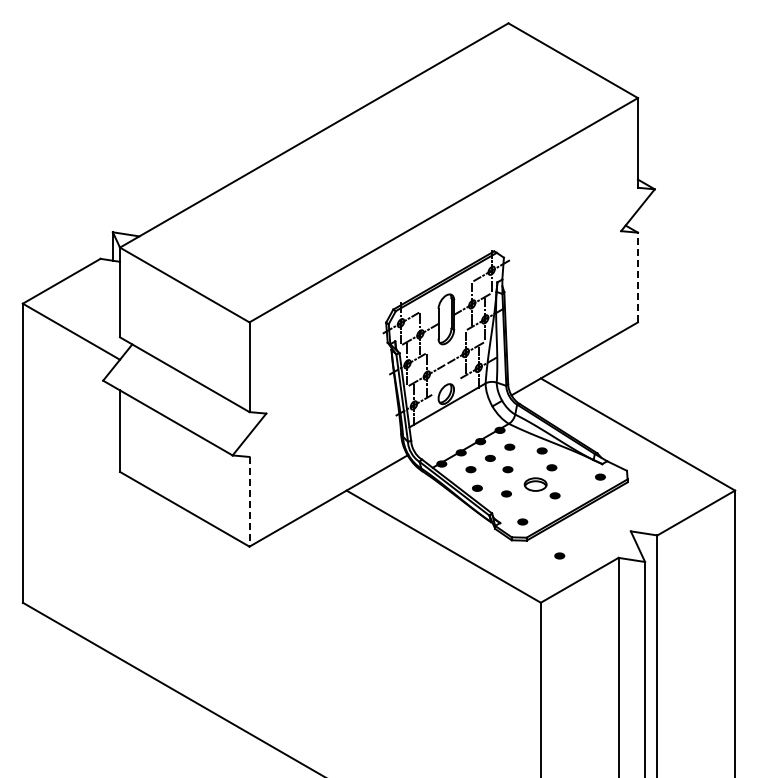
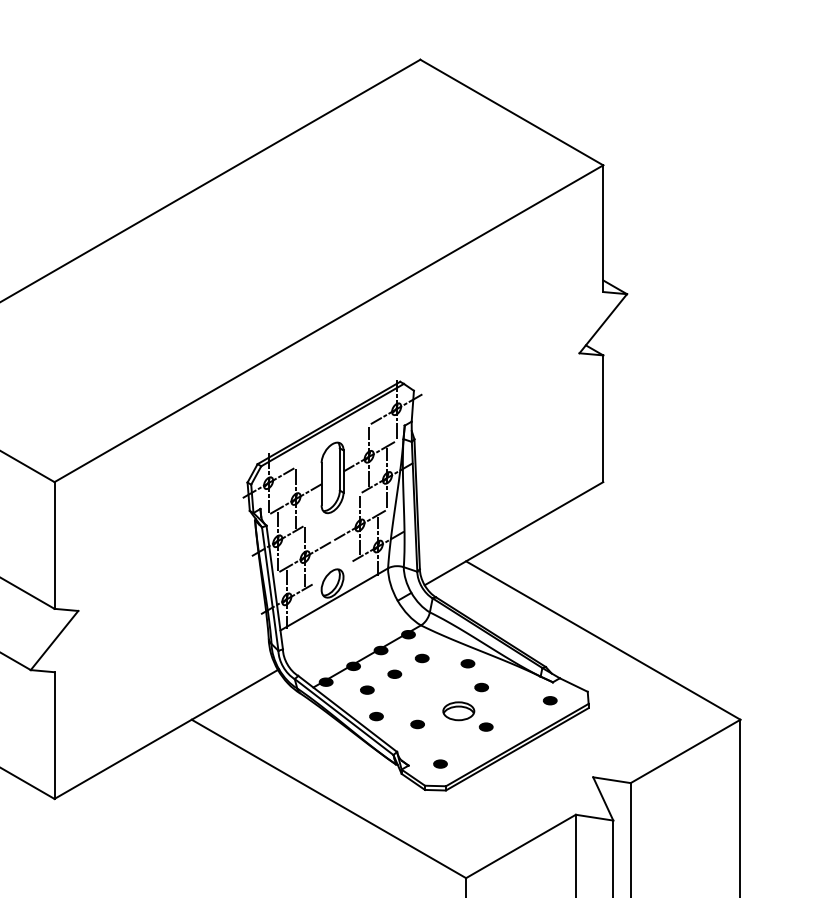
line: (637, 277) -> (602, 418), dashed -> solid
part: (507, 469) -> (418, 689), removed
line: (249, 501) -> (54, 735), dashed -> solid
part: (559, 555) -> (492, 811), removed

